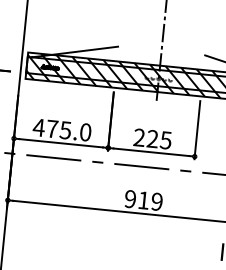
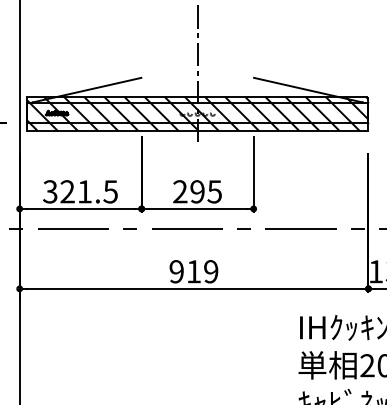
text: (61, 129) -> (79, 191), 475.0 -> 321.5
text: (152, 138) -> (197, 191), 225 -> 295

